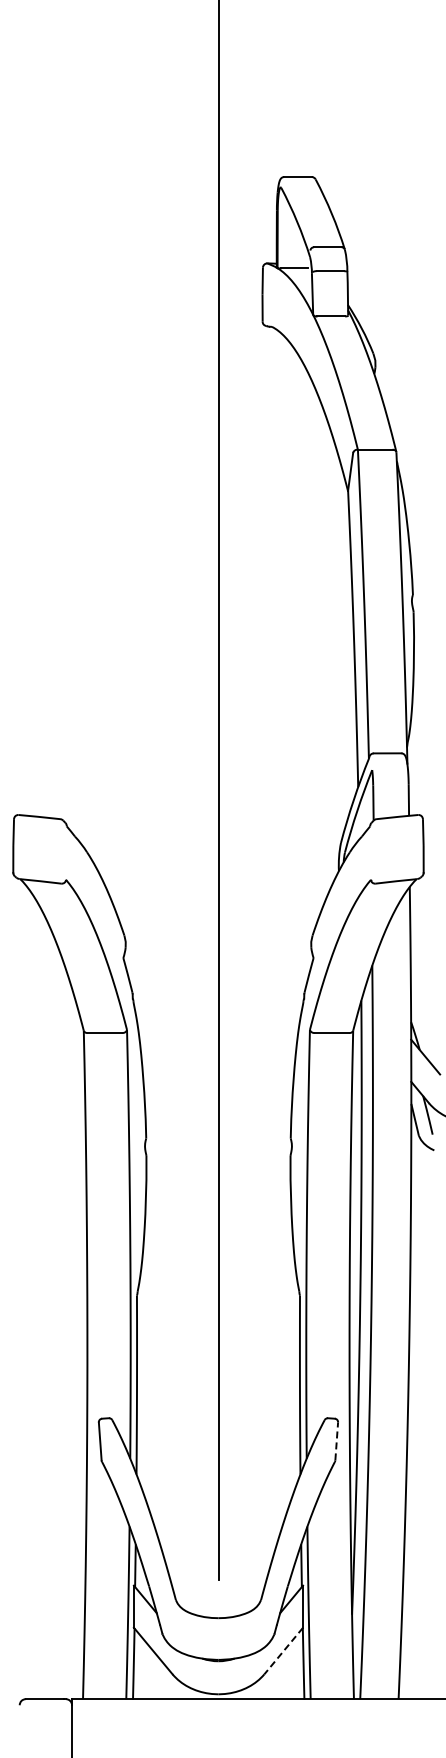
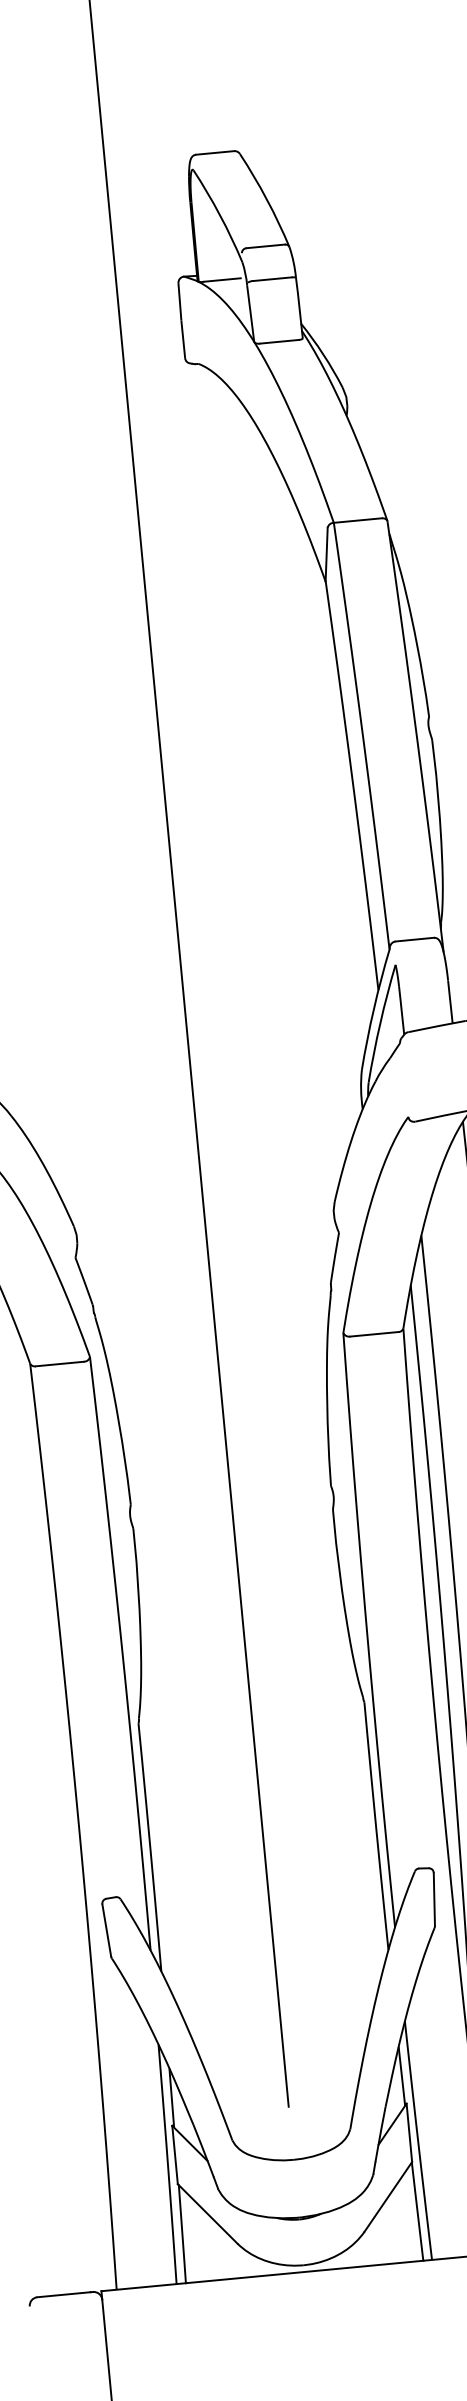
line: (336, 1441) -> (434, 1899), dashed -> solid
line: (283, 1651) -> (388, 2197), dashed -> solid

